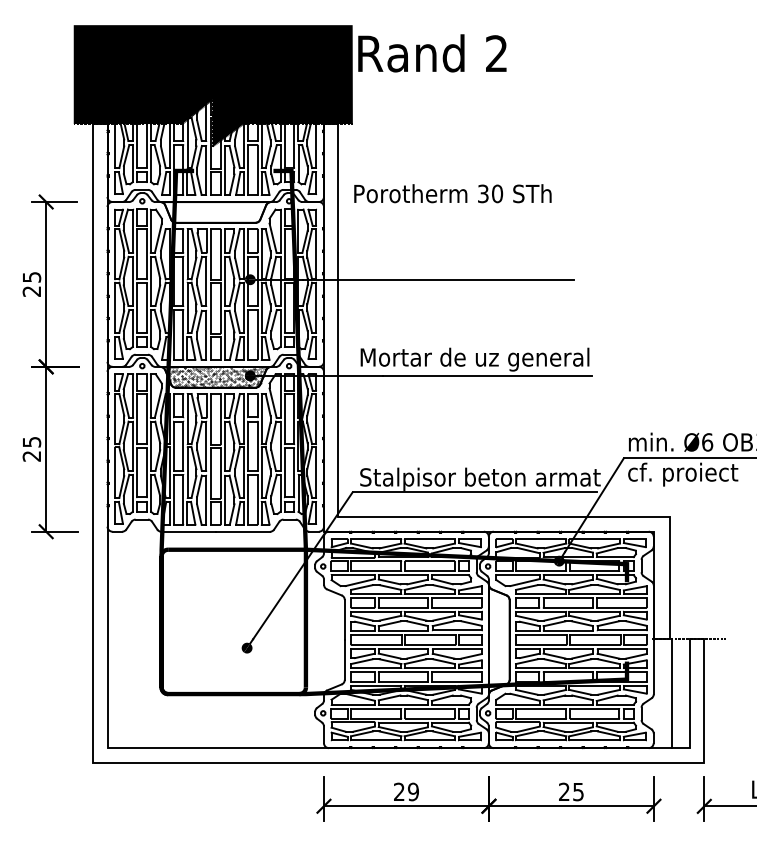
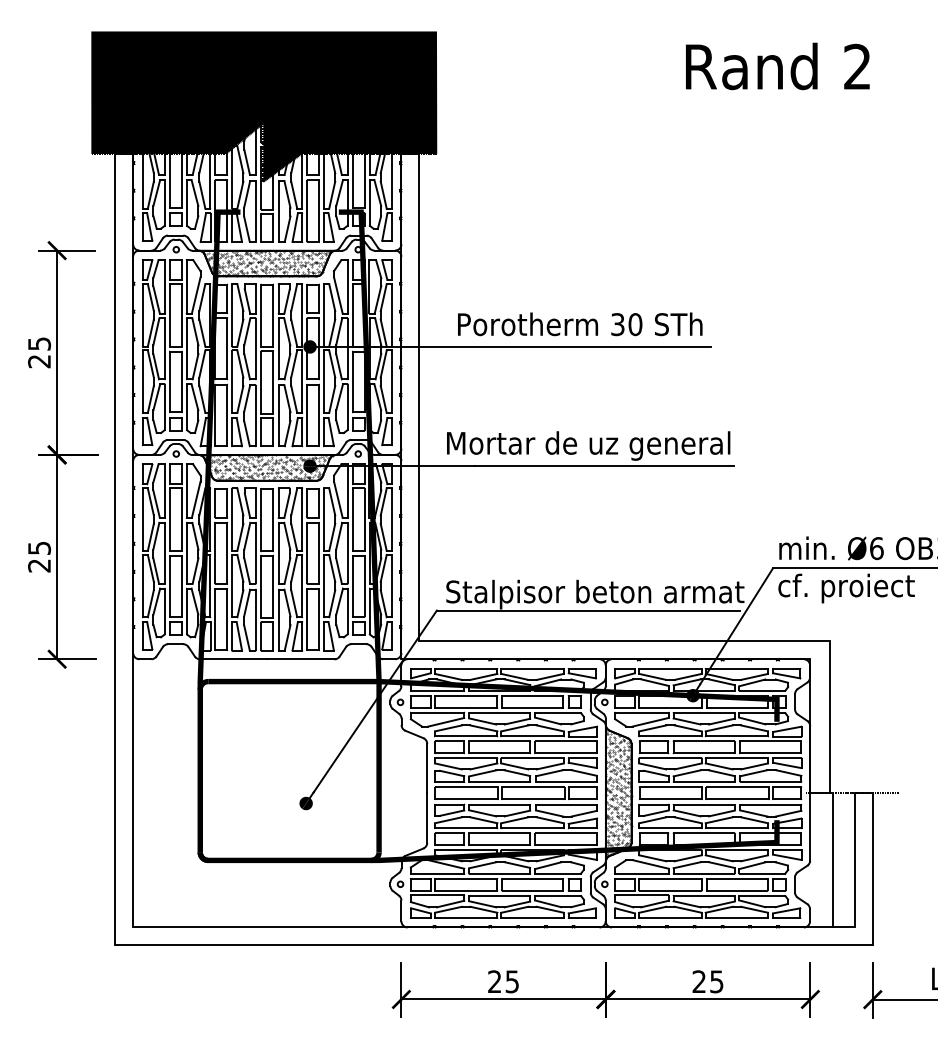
text: (432, 53) -> (777, 66), moved
text: (453, 193) -> (580, 324), moved
hatch: (215, 212) -> (266, 263), added
hatch: (499, 640) -> (618, 793), added
text: (413, 791) -> (512, 981), 29 -> 25

